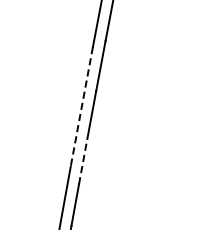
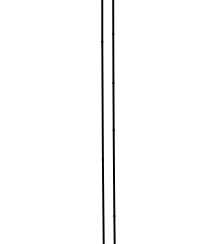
line: (81, 107) -> (102, 101), dashed -> solid
line: (82, 161) -> (113, 152), dashed -> solid

